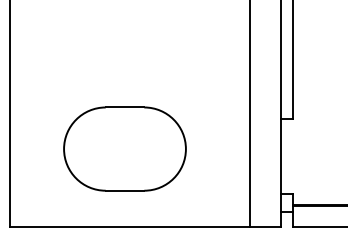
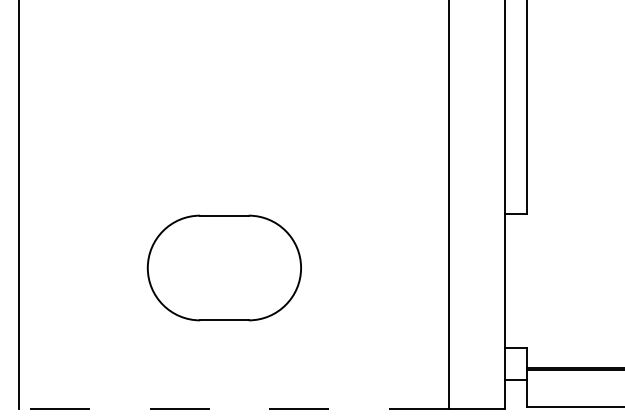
part: (124, 148) -> (223, 267), size x0.7
line: (130, 227) -> (234, 408), solid -> dashed

